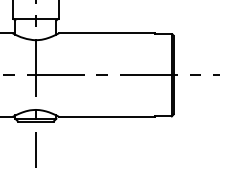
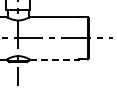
line: (106, 116) -> (54, 59), solid -> dashed

